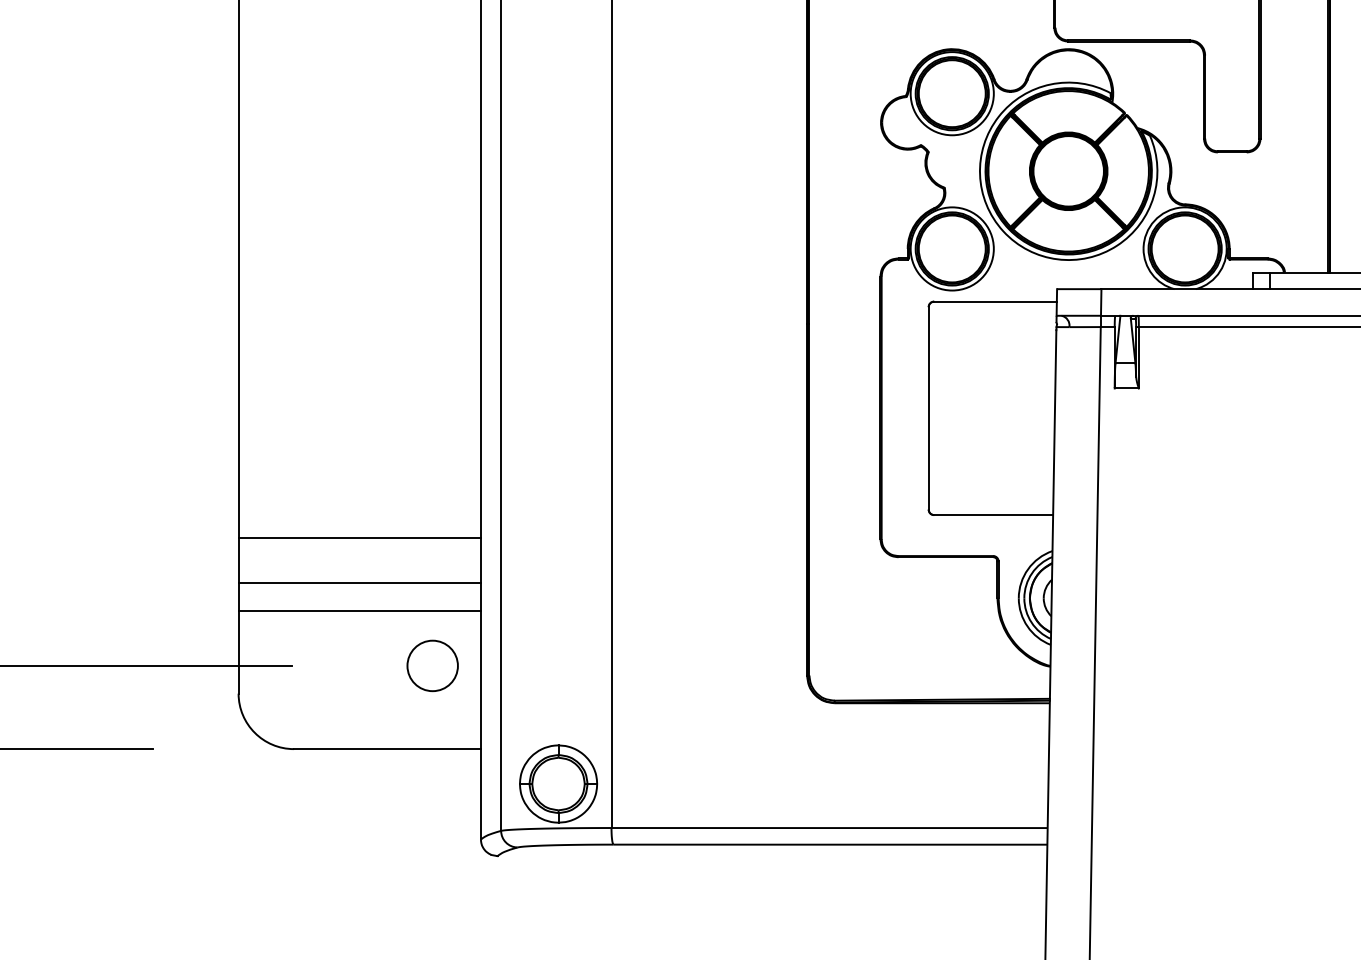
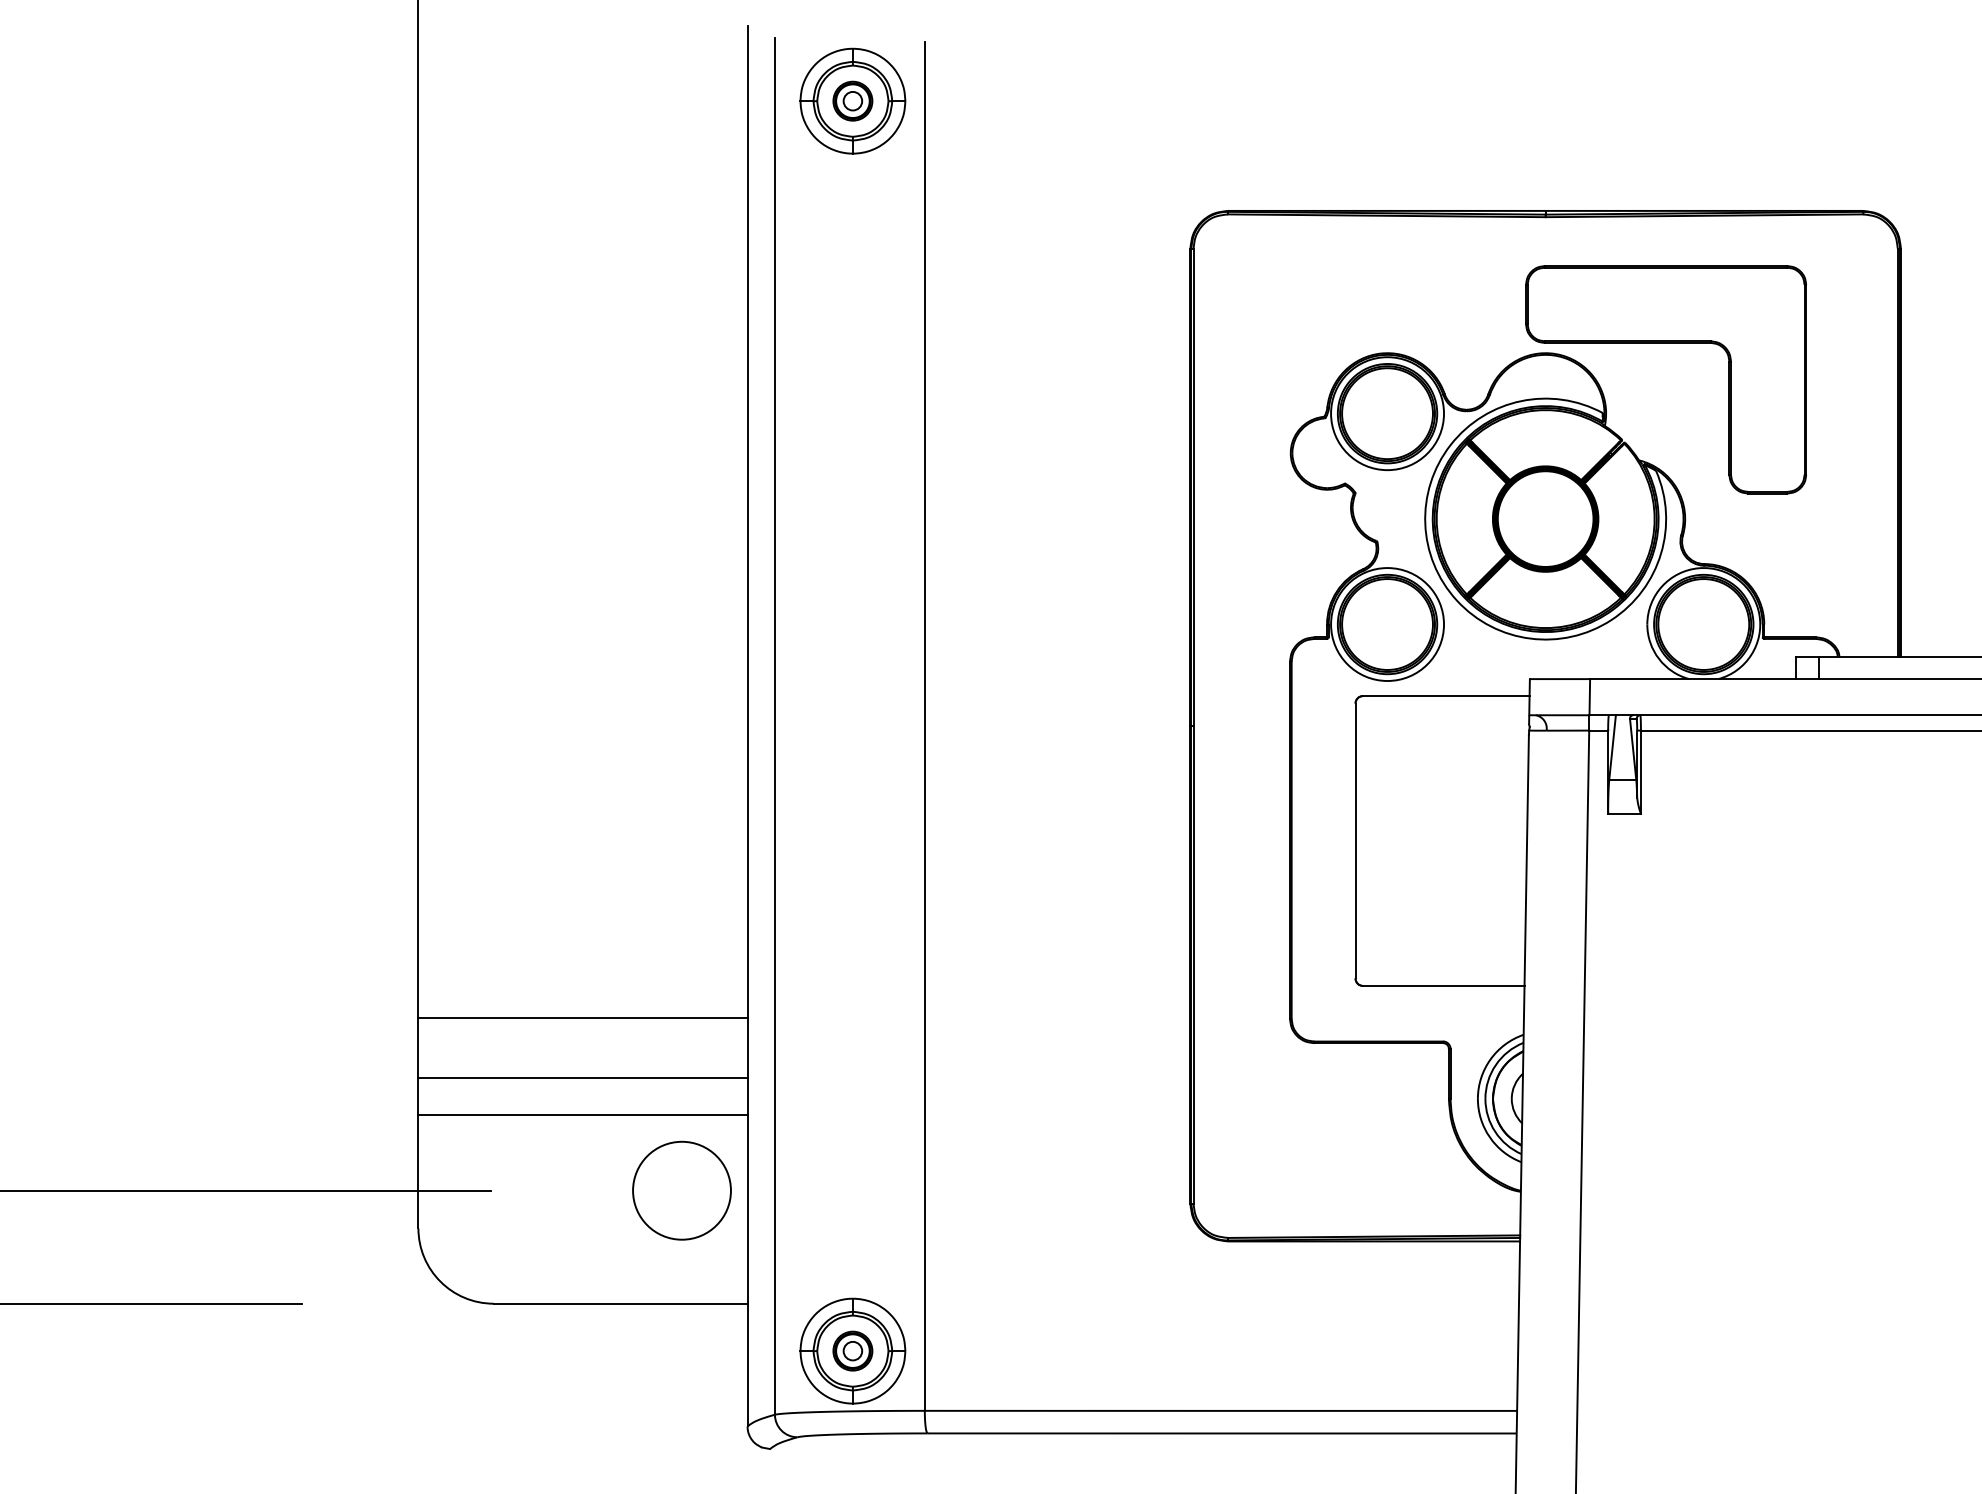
circle: (432, 665) -> (681, 1190), size x1.43
part: (558, 783) -> (852, 1350), added

